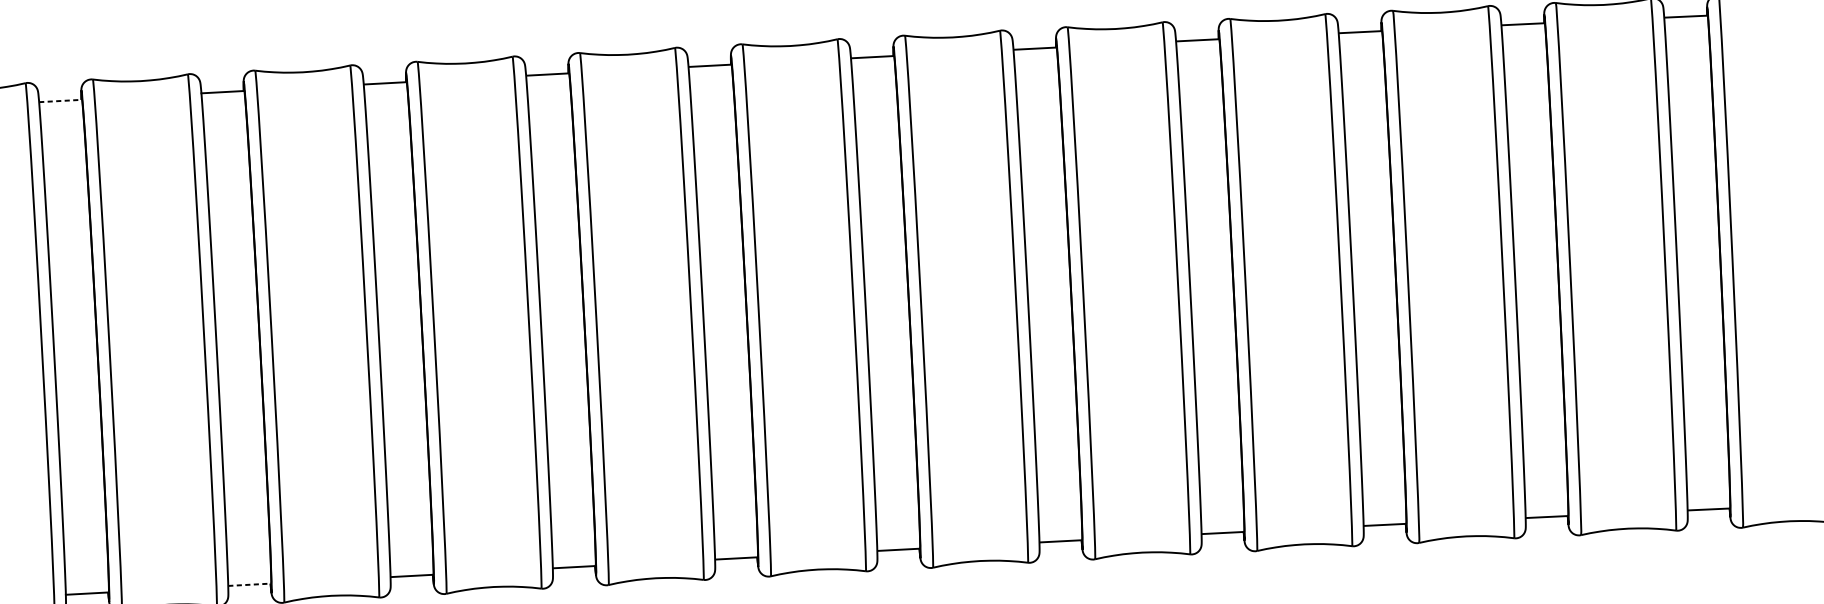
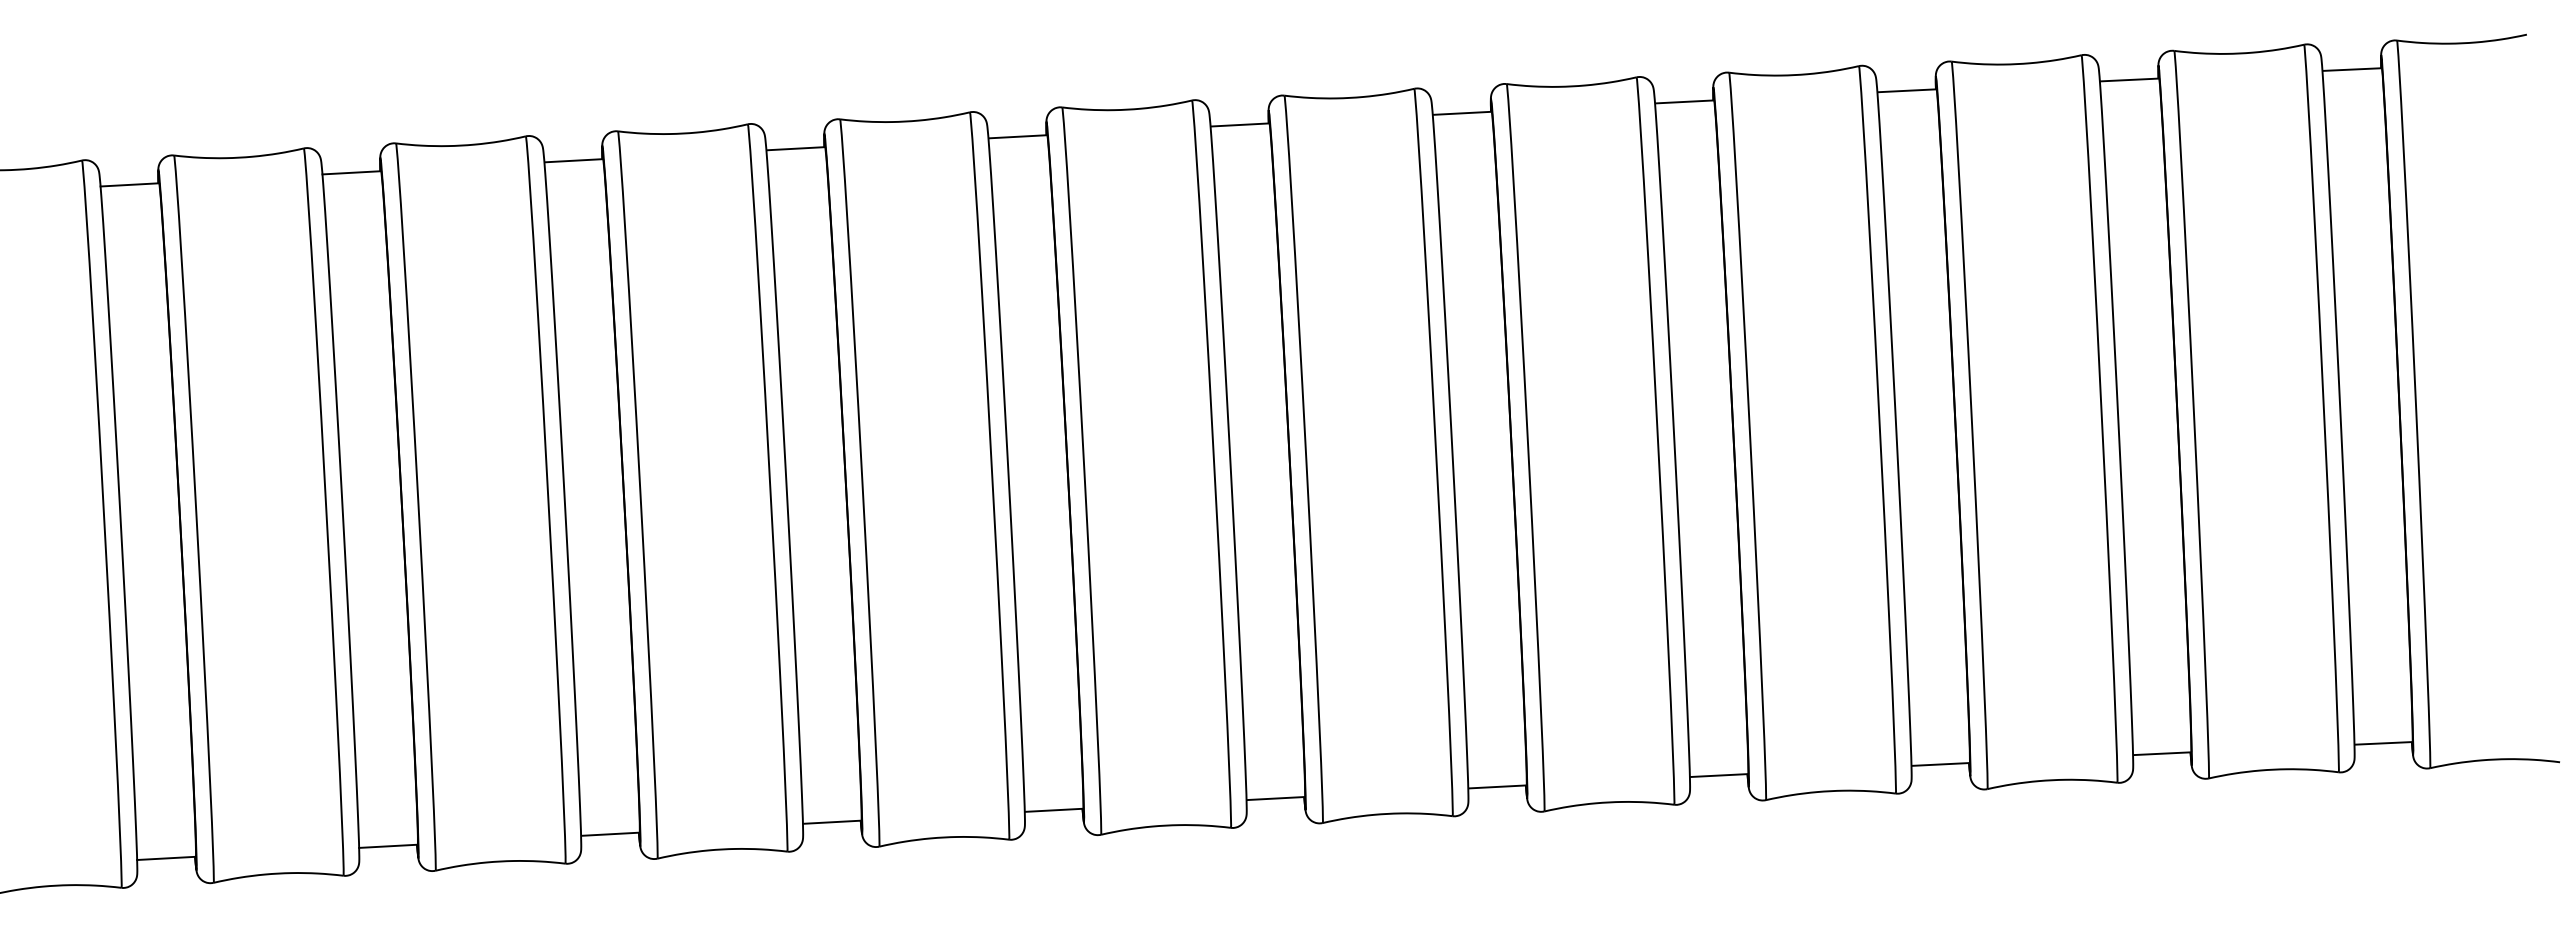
line: (61, 100) -> (130, 184), dashed -> solid
line: (249, 584) -> (388, 846), dashed -> solid

